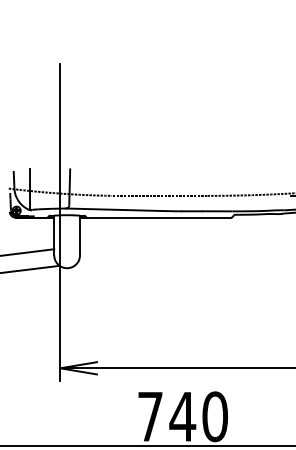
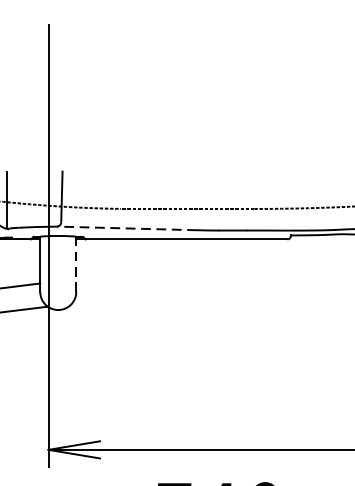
line: (115, 209) -> (125, 227), solid -> dashed
line: (80, 235) -> (76, 264), solid -> dashed

